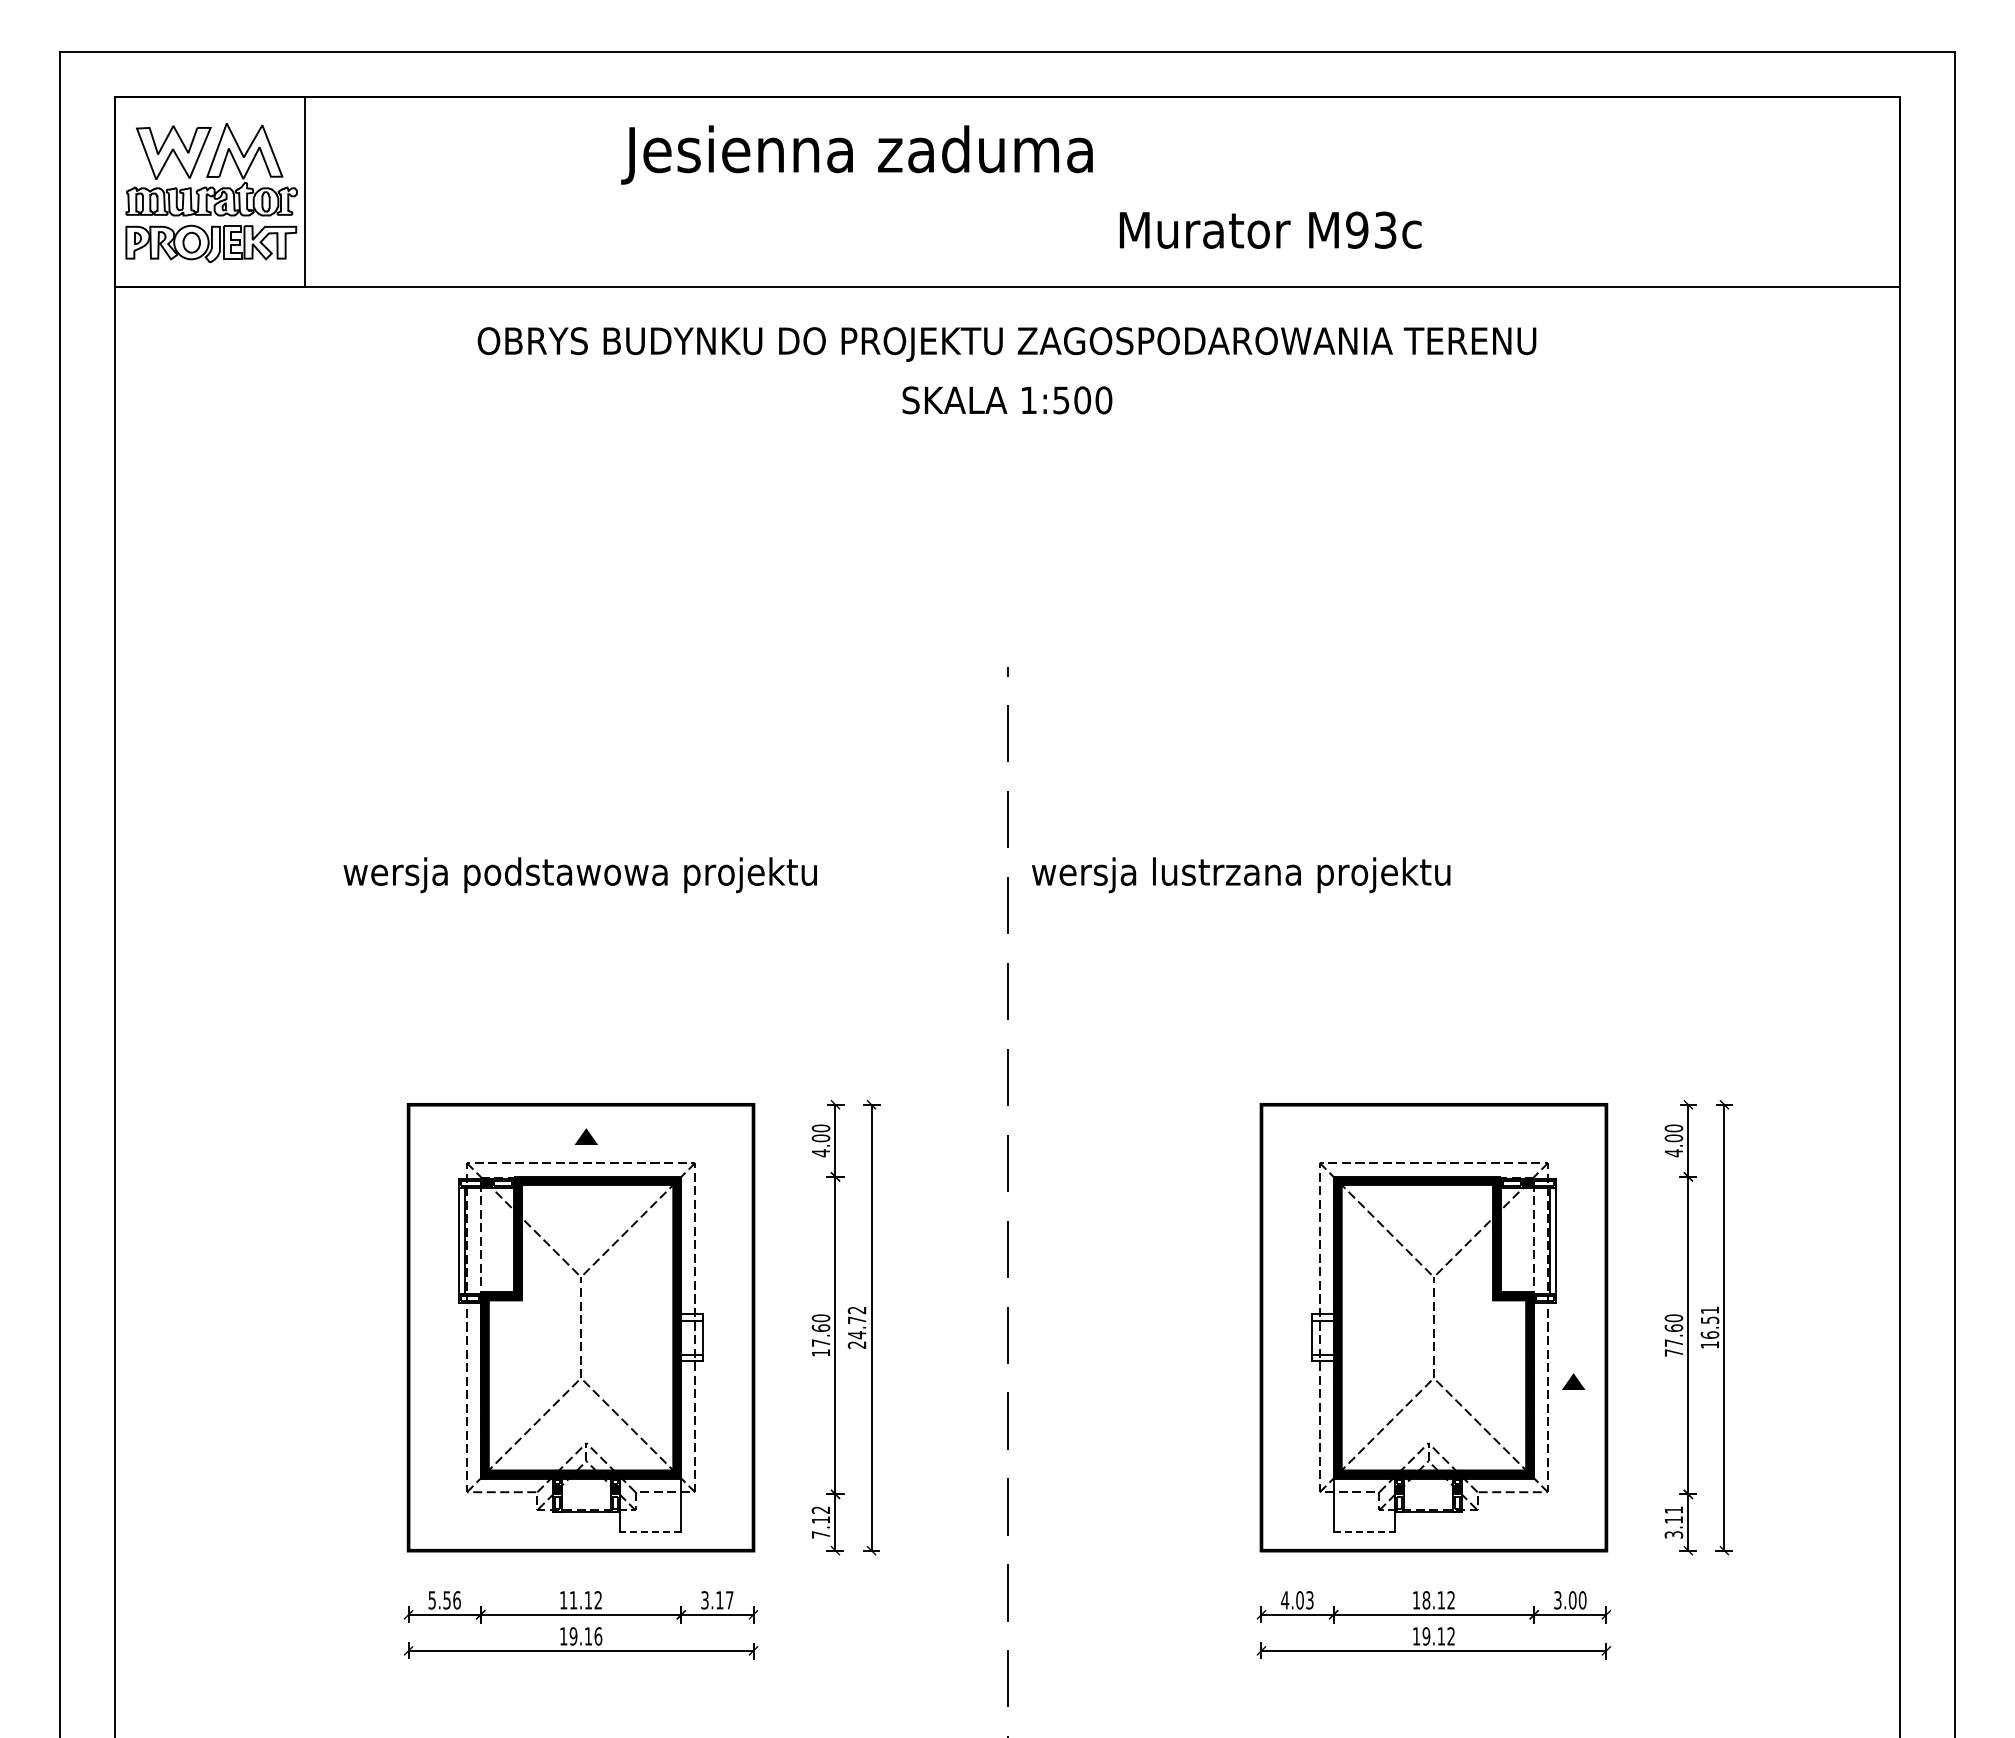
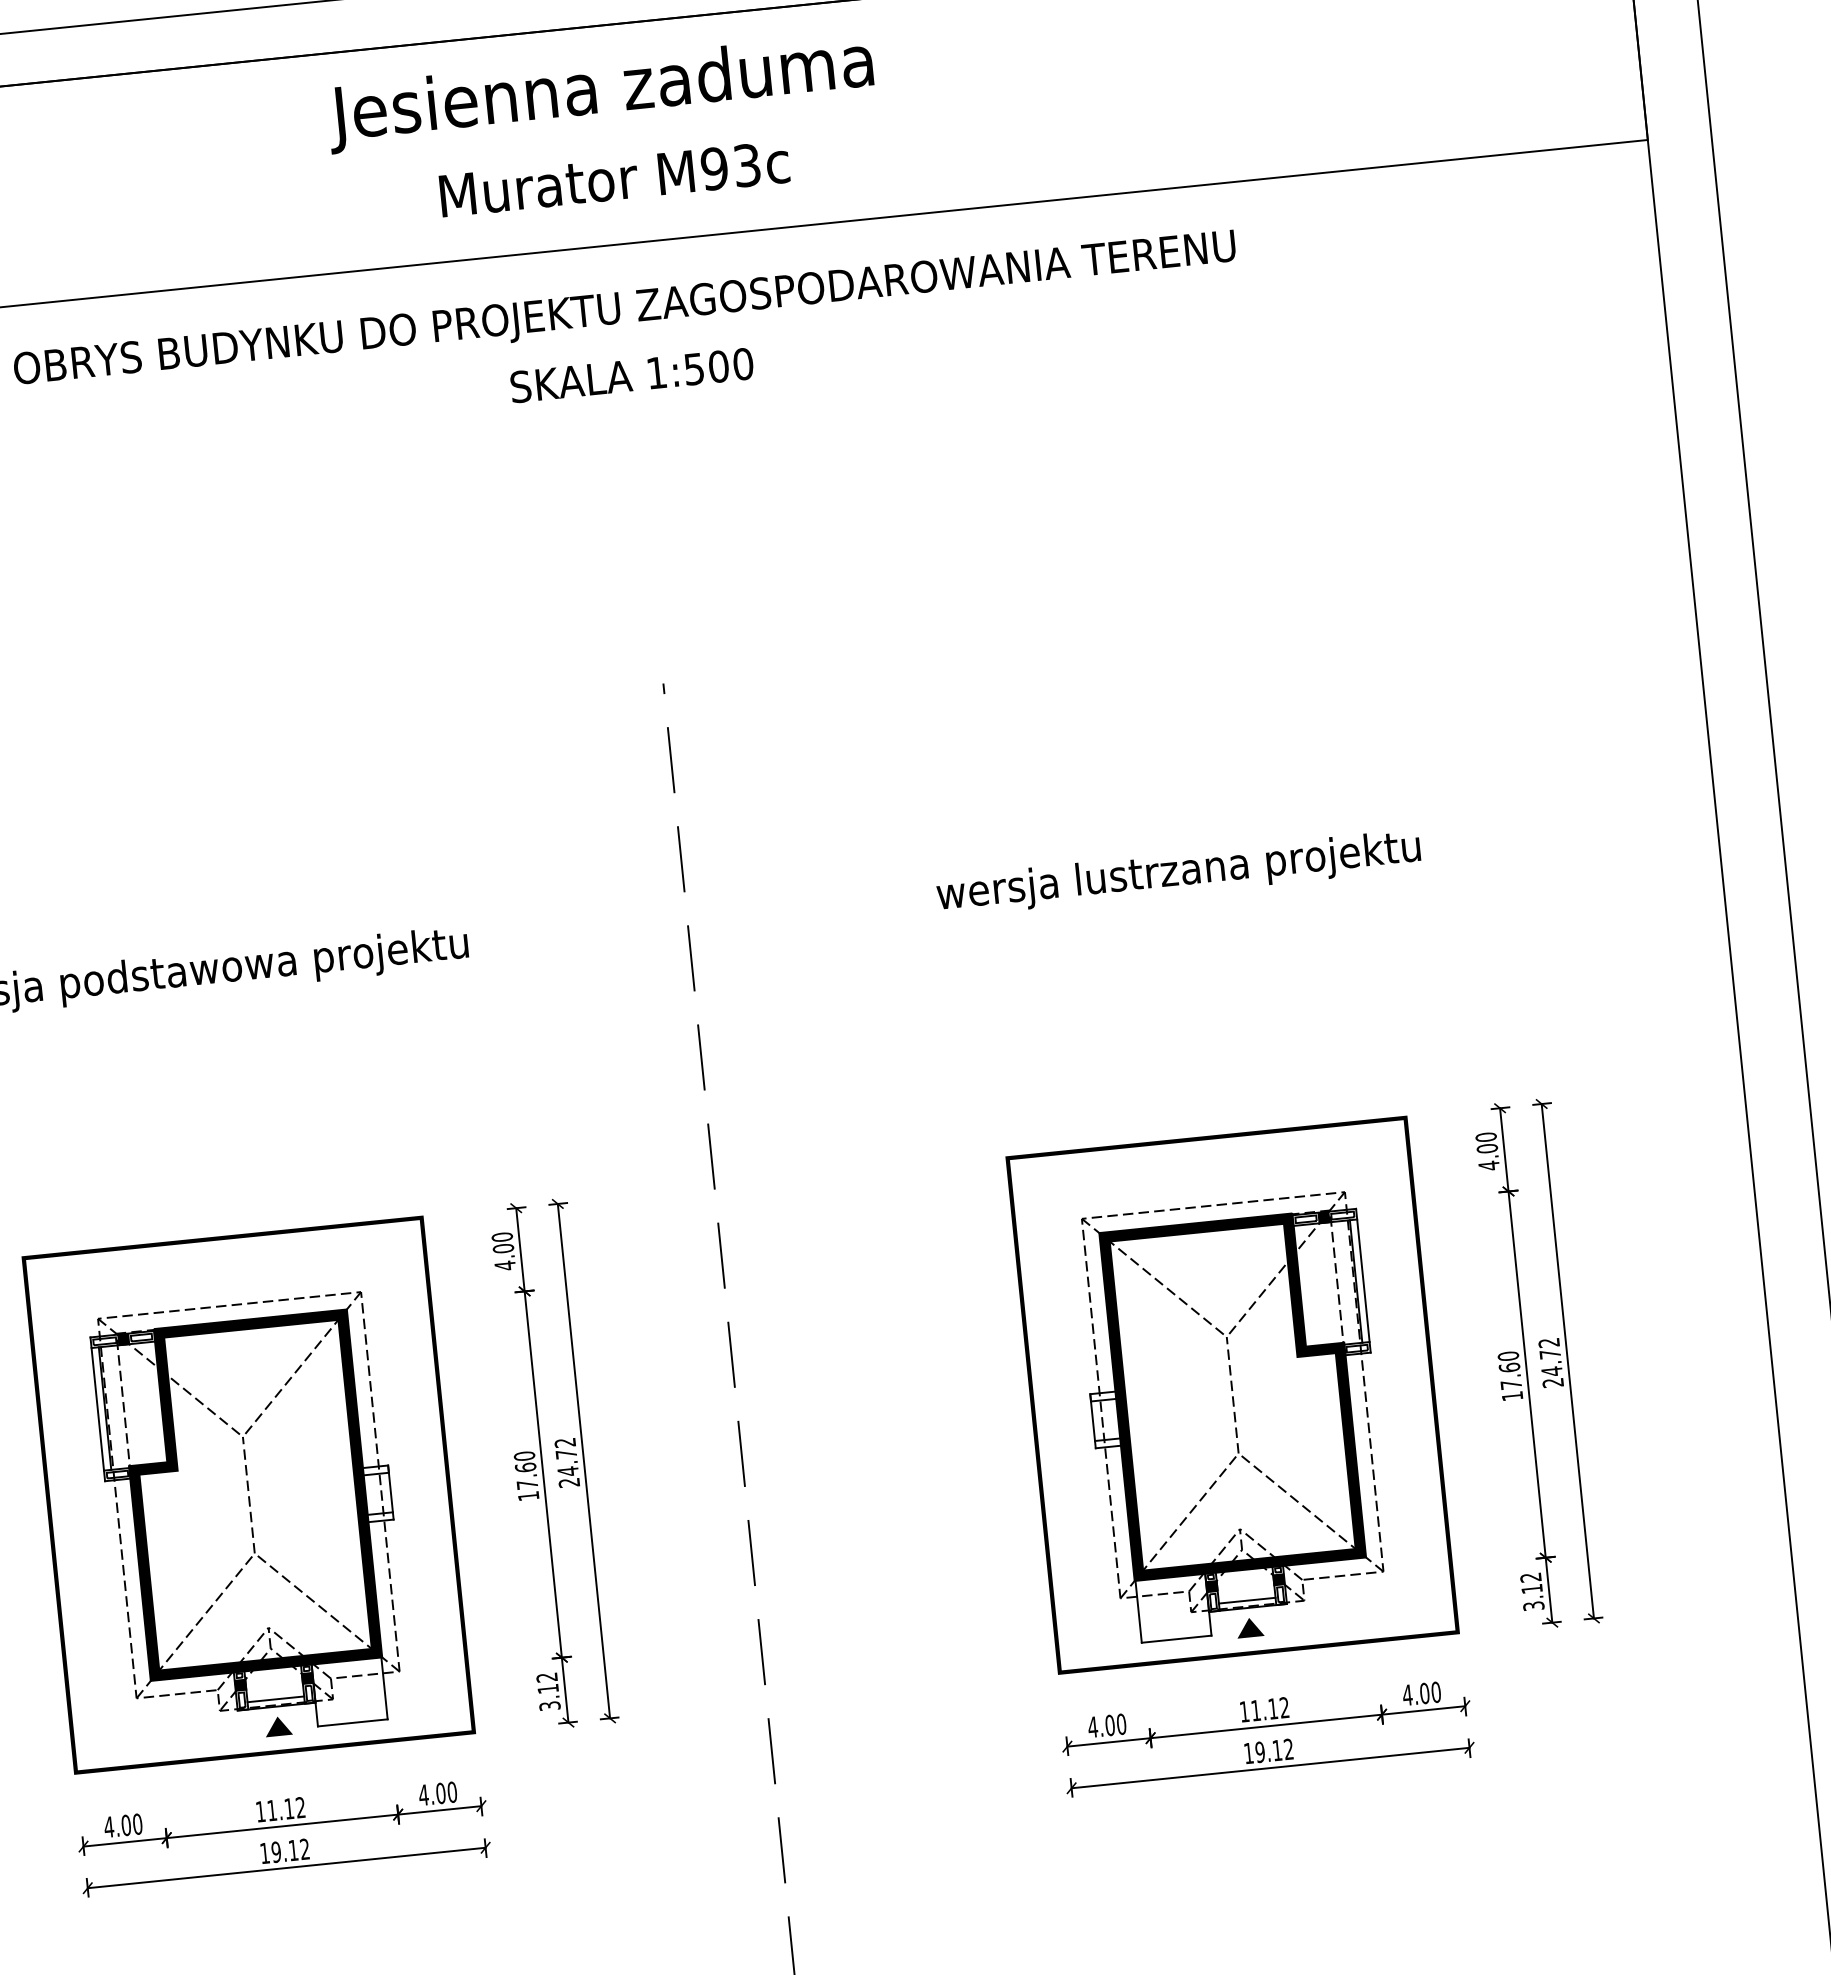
text: (856, 154) -> (599, 92), moved
text: (1270, 229) -> (614, 178), moved
text: (1241, 875) -> (1179, 873), moved
part: (585, 1136) -> (277, 1726), moved
text: (1709, 1327) -> (1550, 1362), 16.51 -> 24.72
text: (1673, 1352) -> (1511, 1395), 77.60 -> 17.60
part: (1573, 1381) -> (1249, 1627), moved
line: (586, 1505) -> (275, 1699), added
line: (1428, 1505) -> (1247, 1601), added
text: (1673, 1509) -> (1530, 1576), 3.11 -> 3.12
line: (649, 1532) -> (351, 1723), dashed -> solid
line: (1365, 1532) -> (1177, 1639), dashed -> solid
text: (820, 1534) -> (549, 1705), 7.12 -> 3.12
text: (444, 1600) -> (123, 1825), 5.56 -> 4.00
text: (716, 1600) -> (437, 1794), 3.17 -> 4.00
text: (1309, 1600) -> (1121, 1724), 4.03 -> 4.00
text: (1426, 1600) -> (1256, 1710), 18.12 -> 11.12
text: (1557, 1600) -> (1407, 1695), 3.00 -> 4.00
text: (598, 1636) -> (305, 1849), 19.16 -> 19.12

